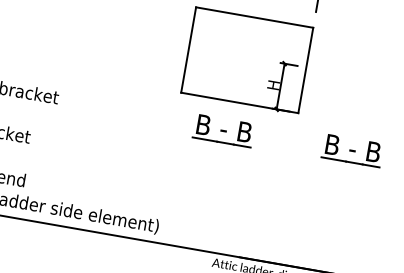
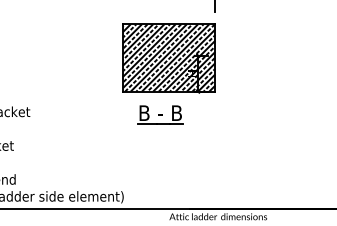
hatch: (247, 59) -> (169, 57), added
part: (352, 150) -> (261, 112), removed

